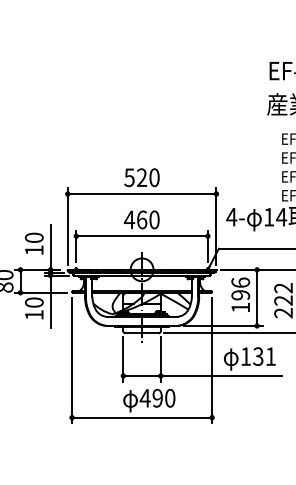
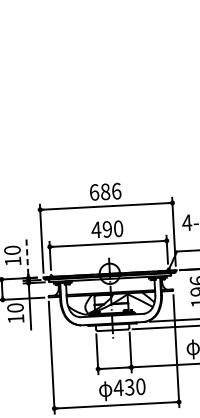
text: (141, 177) -> (105, 191), 520 -> 686
text: (141, 219) -> (106, 229), 460 -> 490
line: (50, 245) -> (27, 256), solid -> dashed
text: (157, 398) -> (129, 387), 490 -> 430

